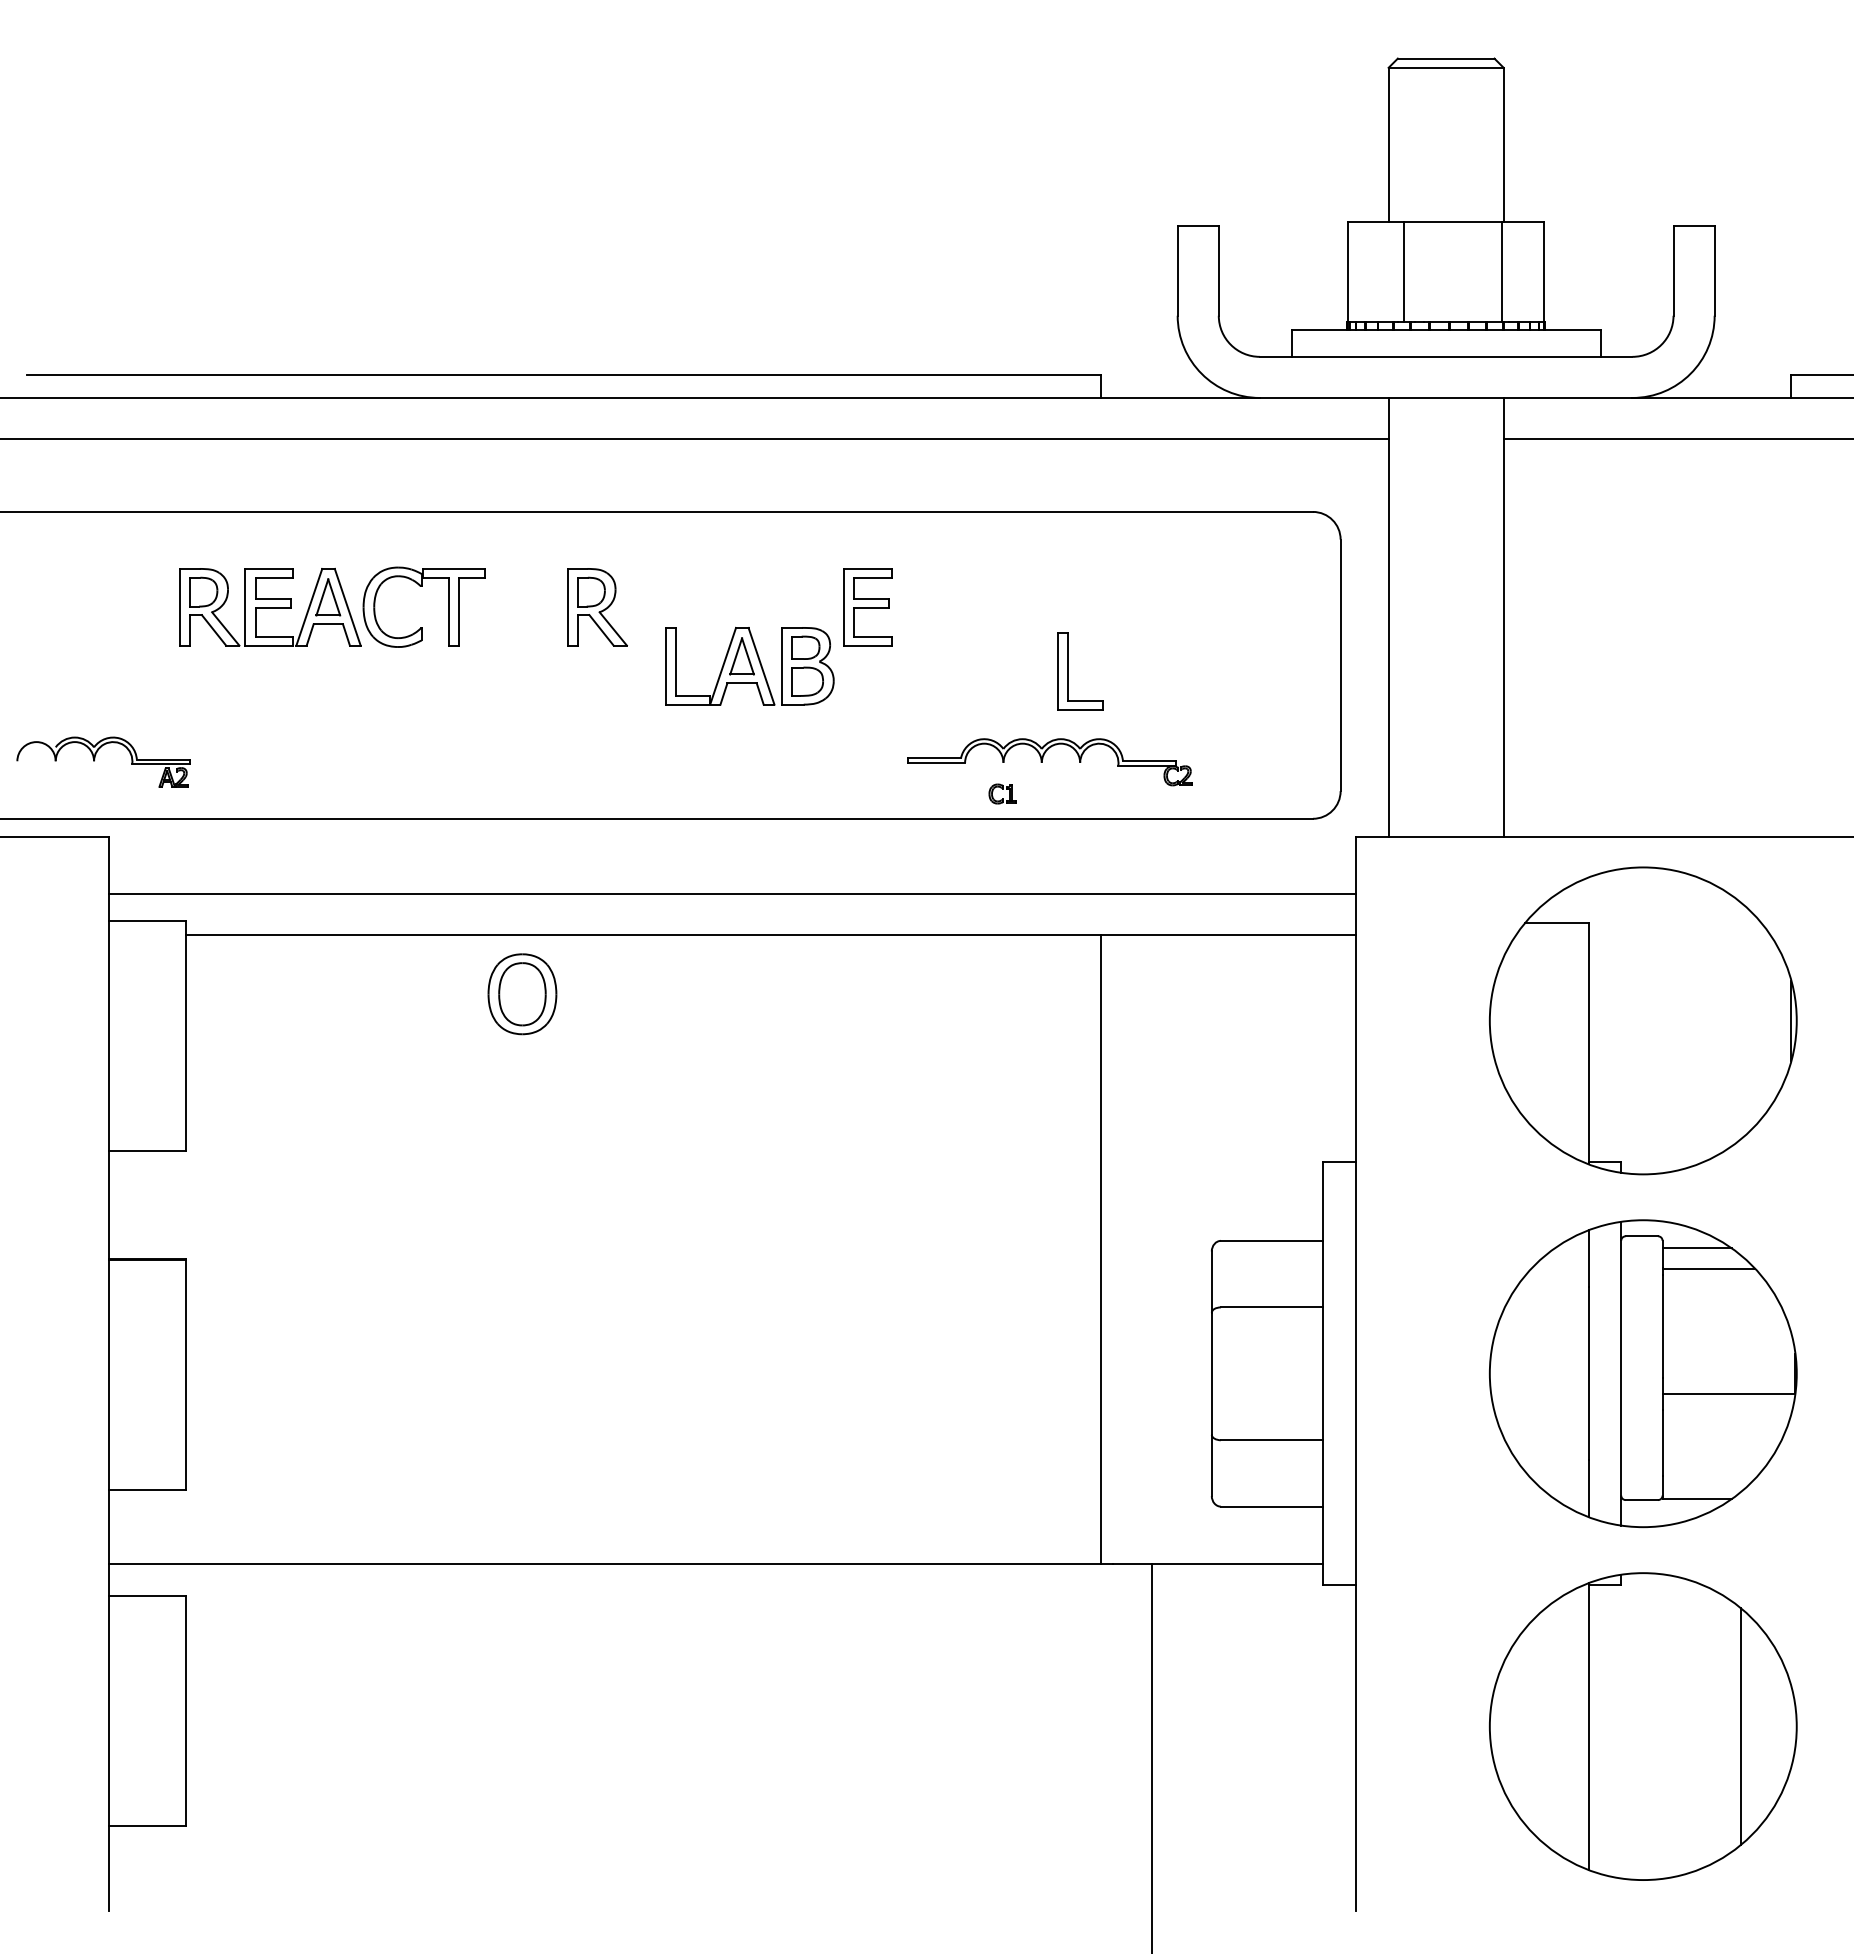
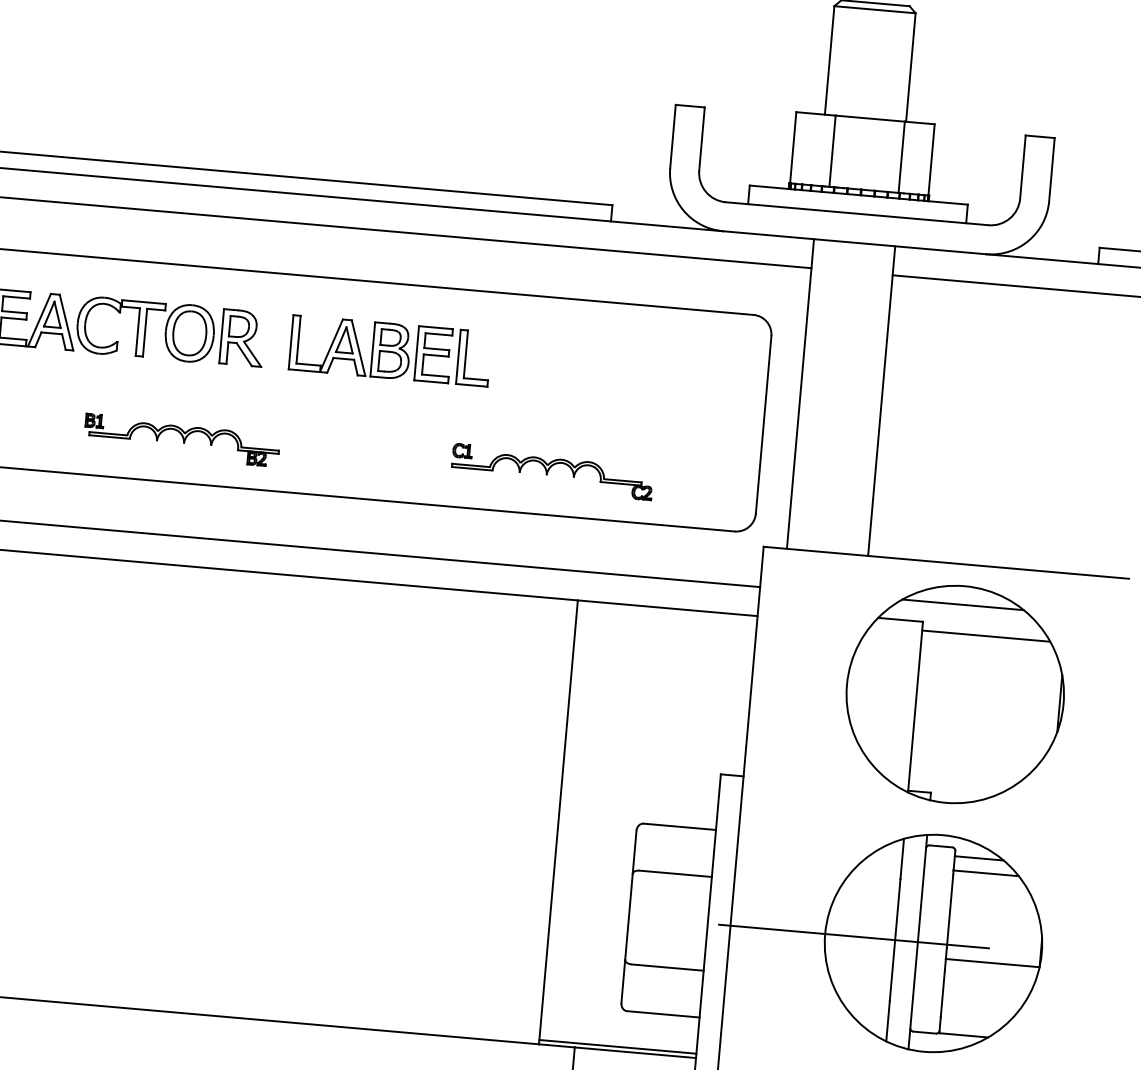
part: (749, 665) -> (350, 346), moved
part: (1068, 671) -> (465, 357), moved
part: (524, 758) -> (181, 440), added
part: (1002, 793) -> (462, 450), moved
line: (1643, 893) -> (963, 604), added
line: (1679, 935) -> (986, 636), added
part: (522, 994) -> (189, 333), moved
line: (1530, 1373) -> (853, 936), added
line: (1211, 1557) -> (617, 1046), added

